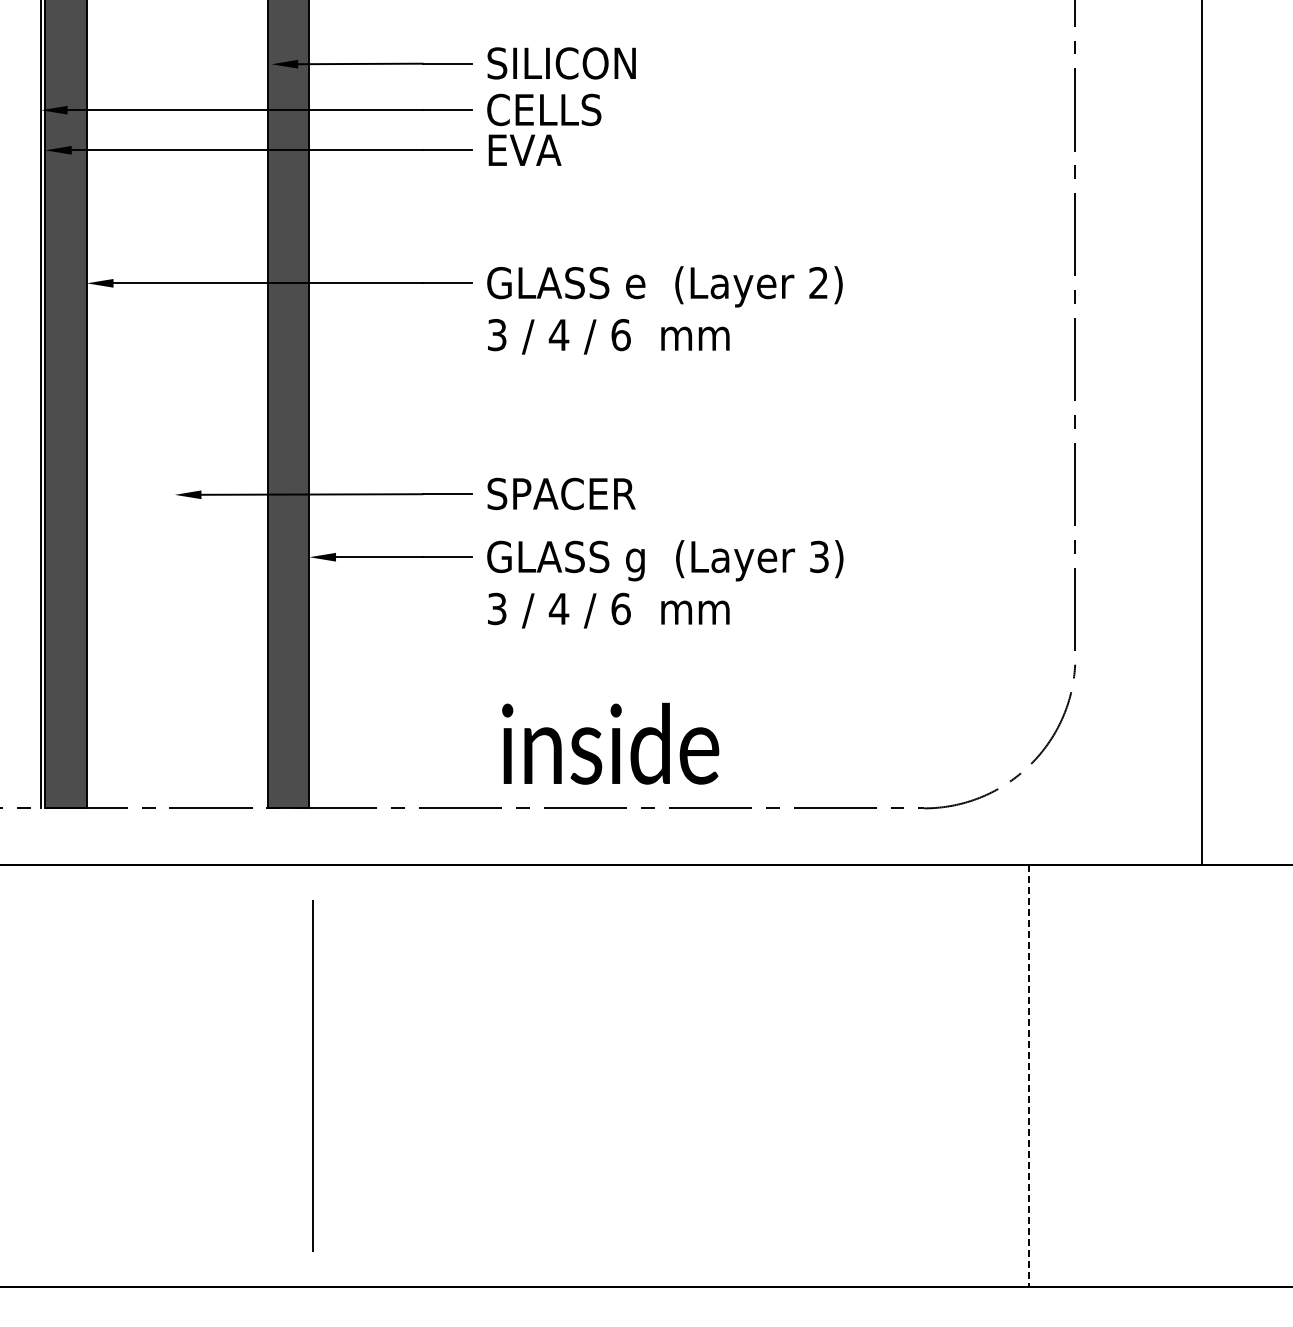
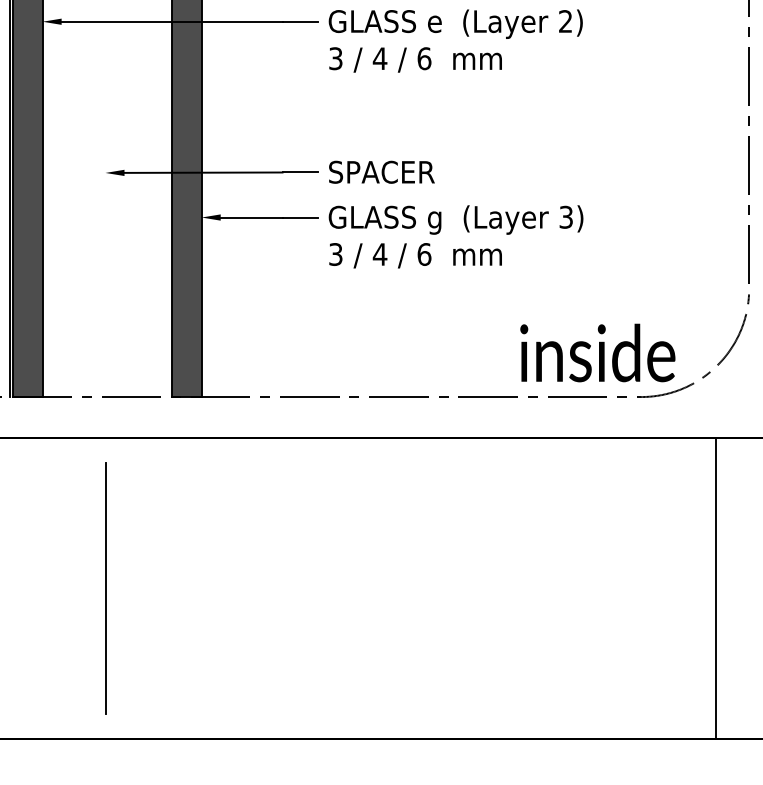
text: (610, 743) -> (597, 352), moved
line: (312, 1075) -> (105, 587), moved
line: (1029, 1076) -> (716, 588), dashed -> solid

